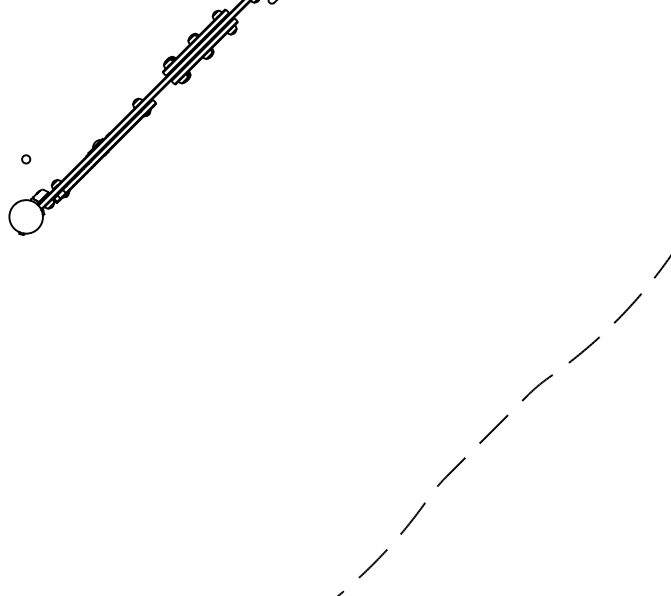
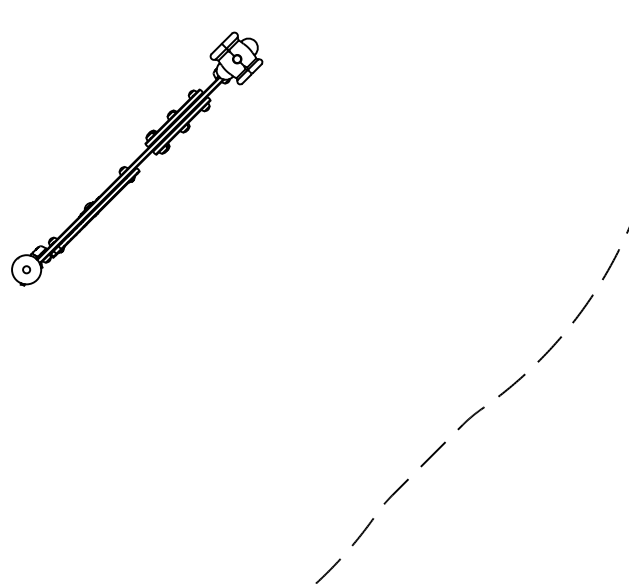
circle: (26, 159) -> (26, 269), moved

